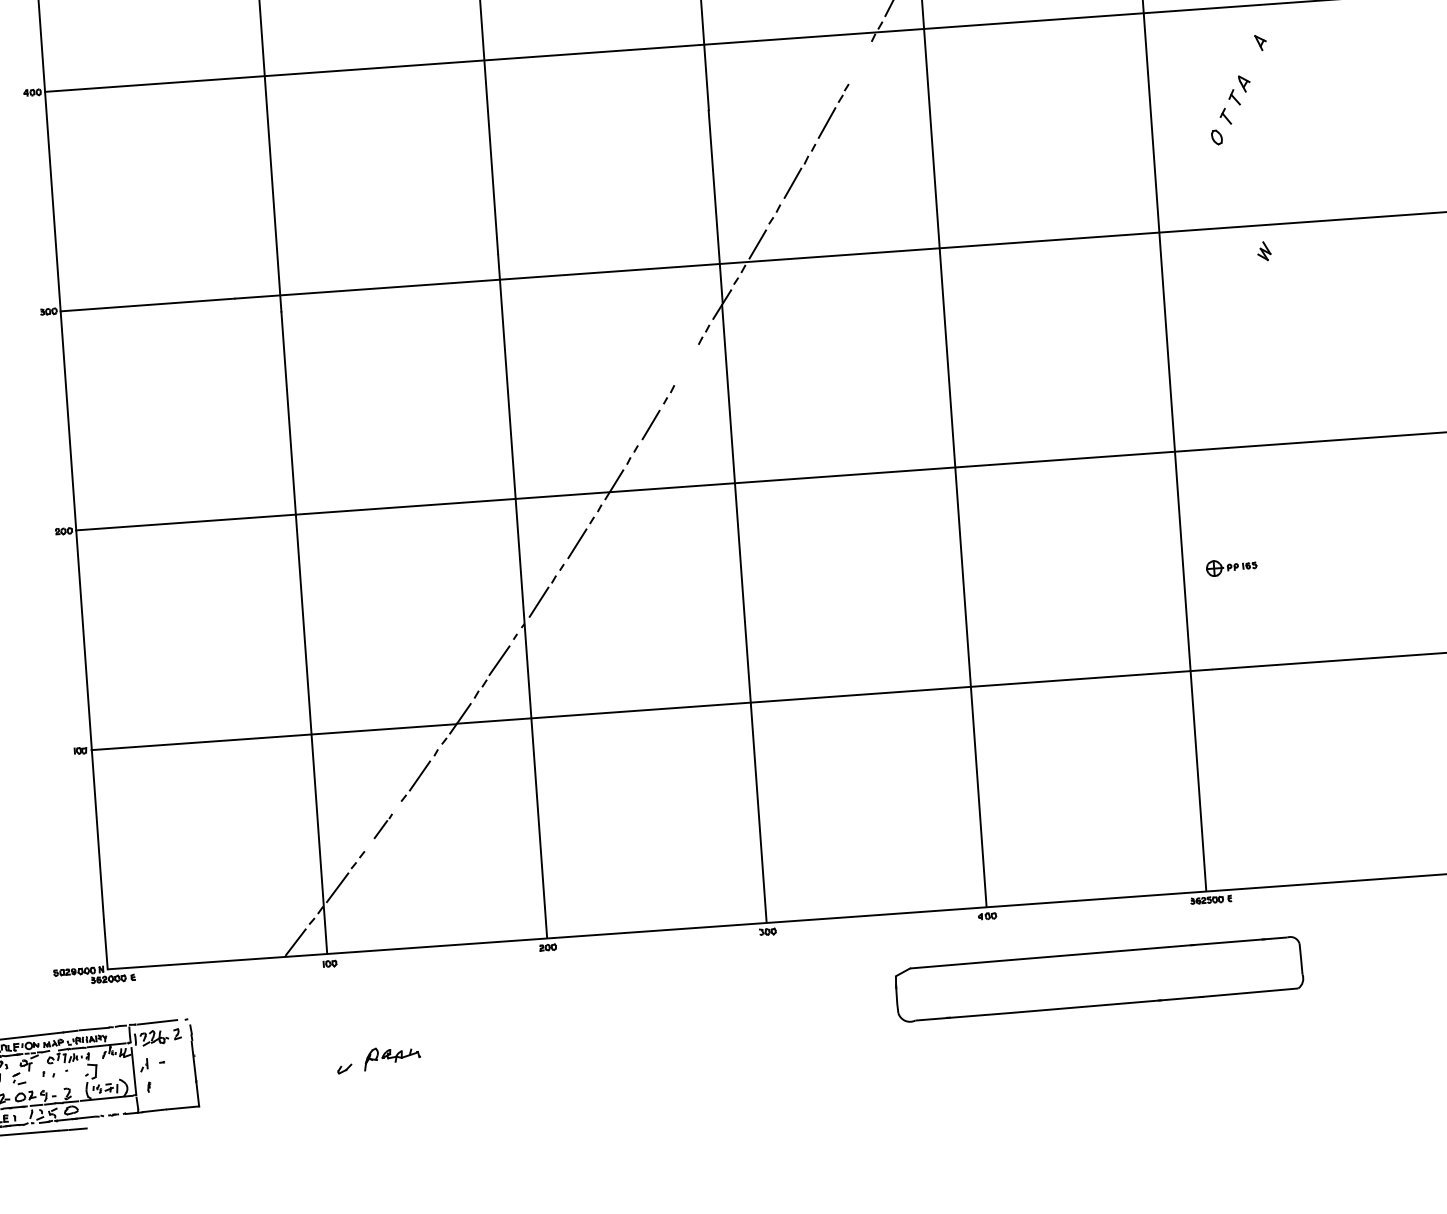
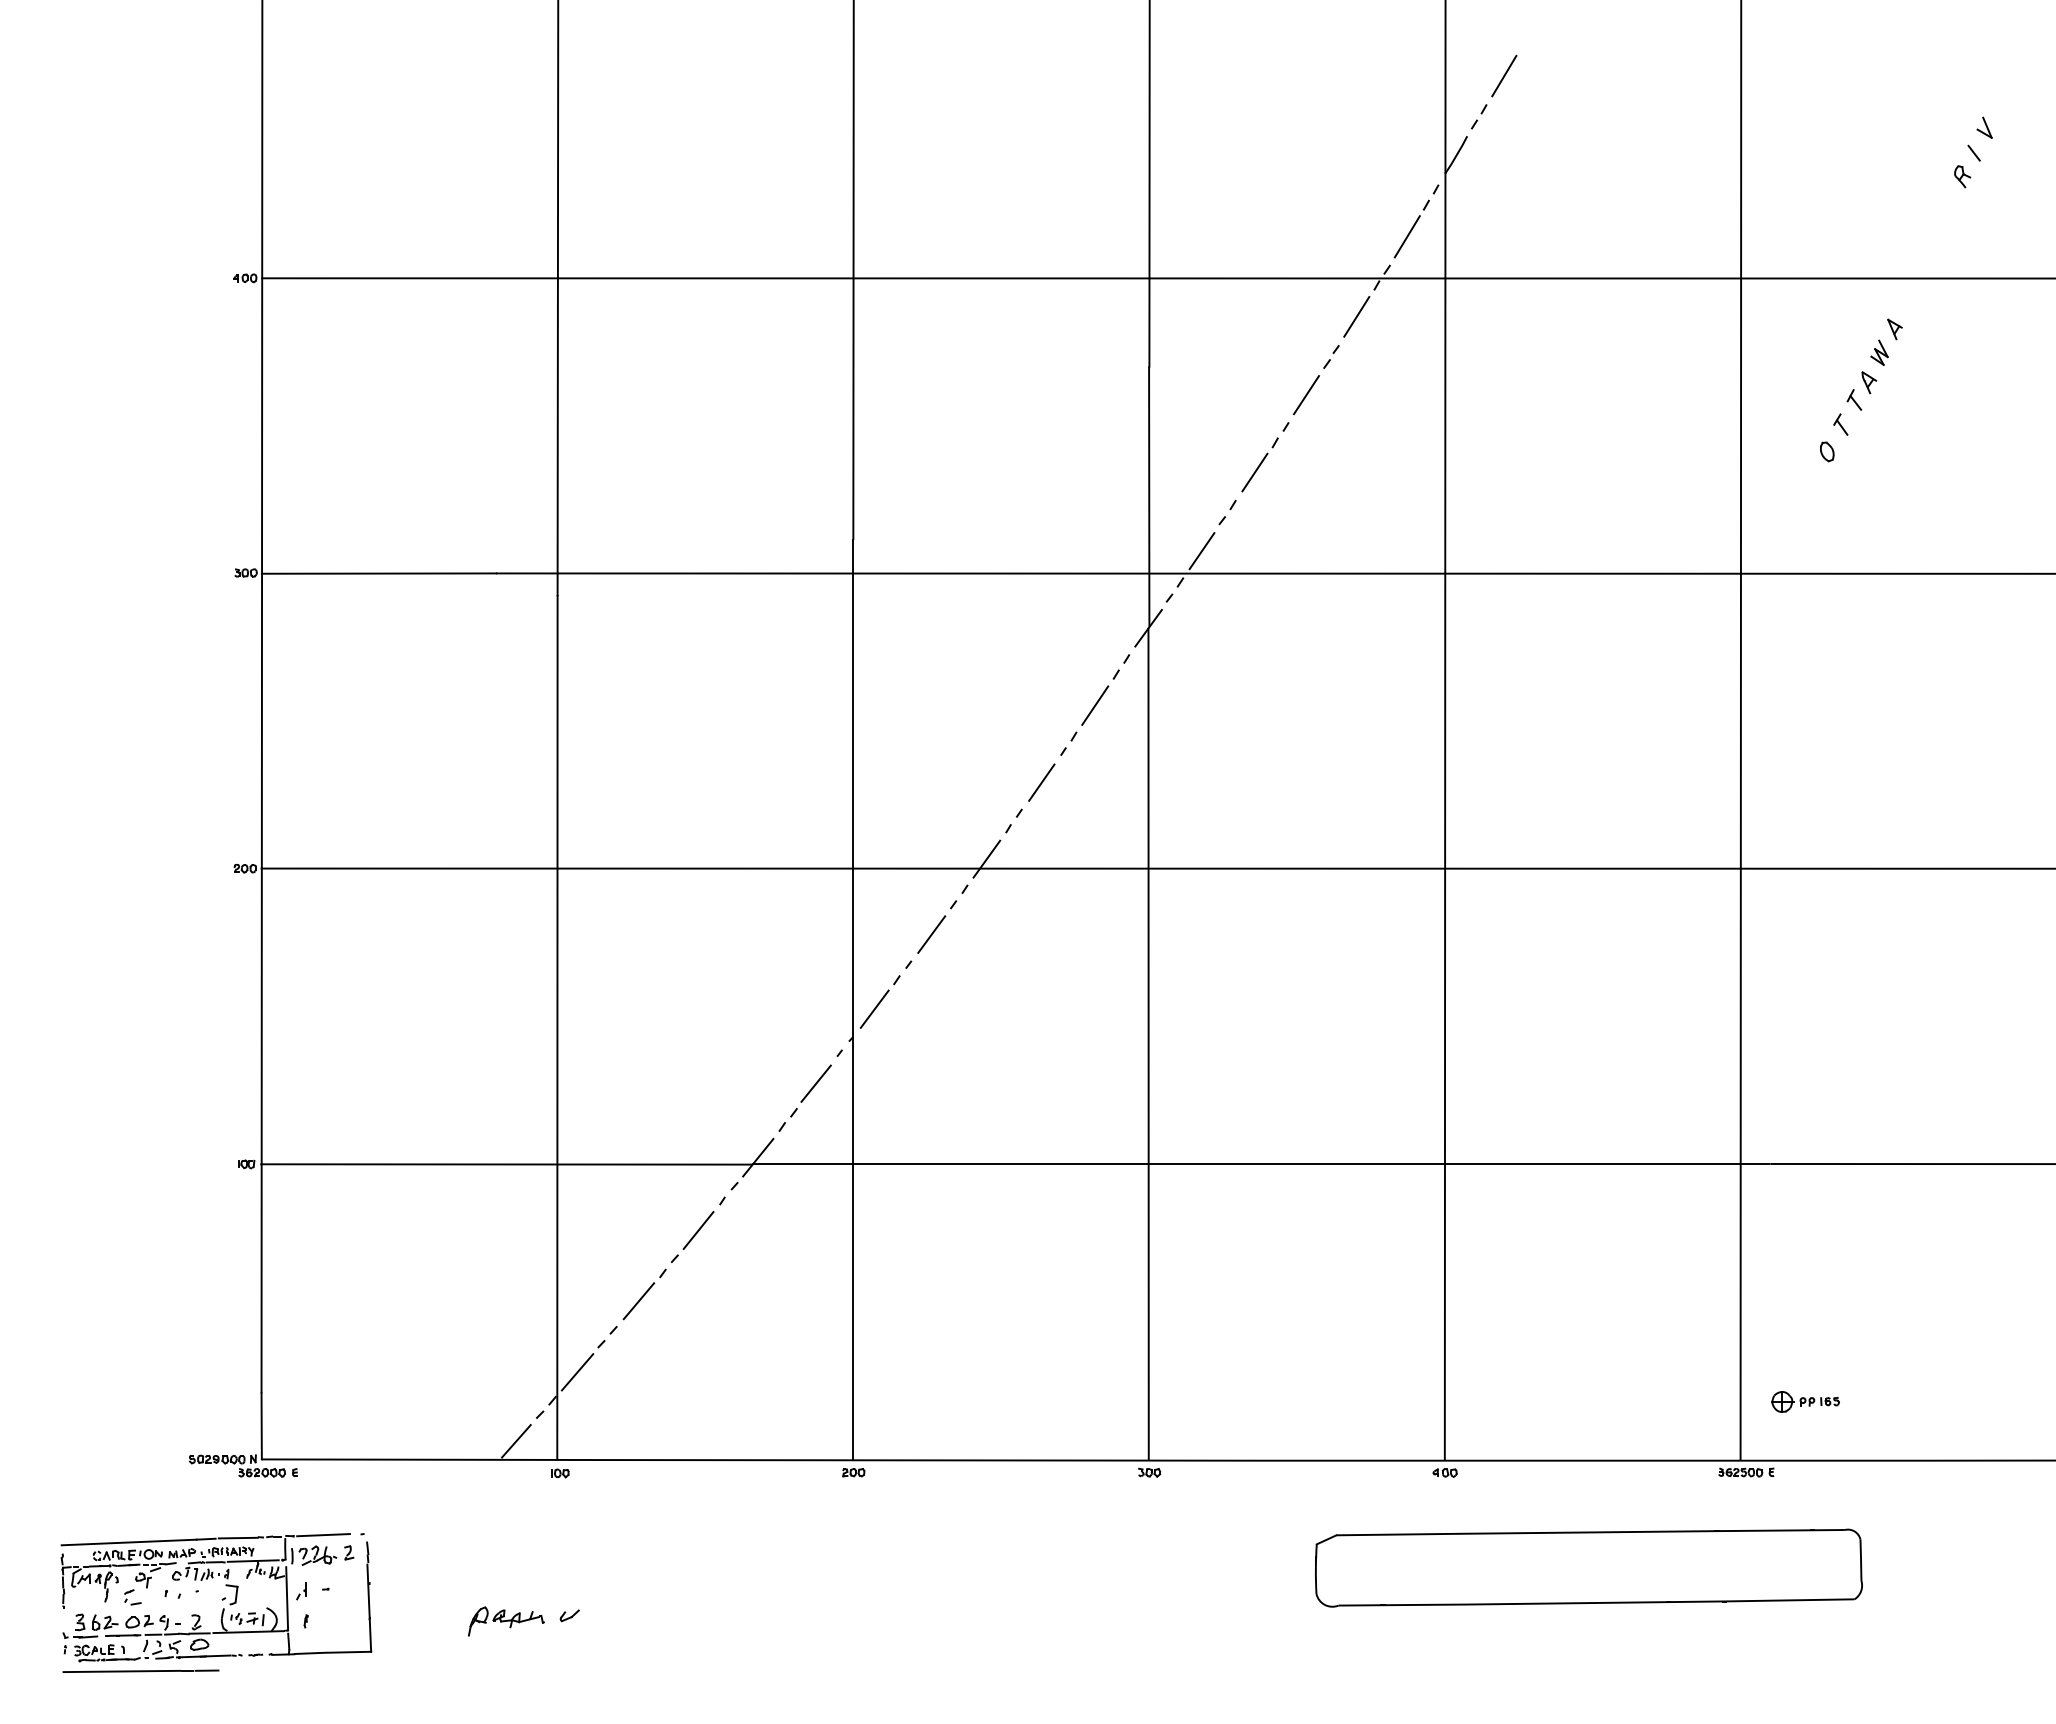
line: (860, 61) -> (1356, 316), added
part: (1264, 251) -> (1879, 352), moved
line: (686, 364) -> (1095, 705), added
part: (1231, 567) -> (1805, 1401), moved
part: (383, 826) -> (644, 1294), size x1.67
part: (392, 1058) -> (506, 1621), moved

